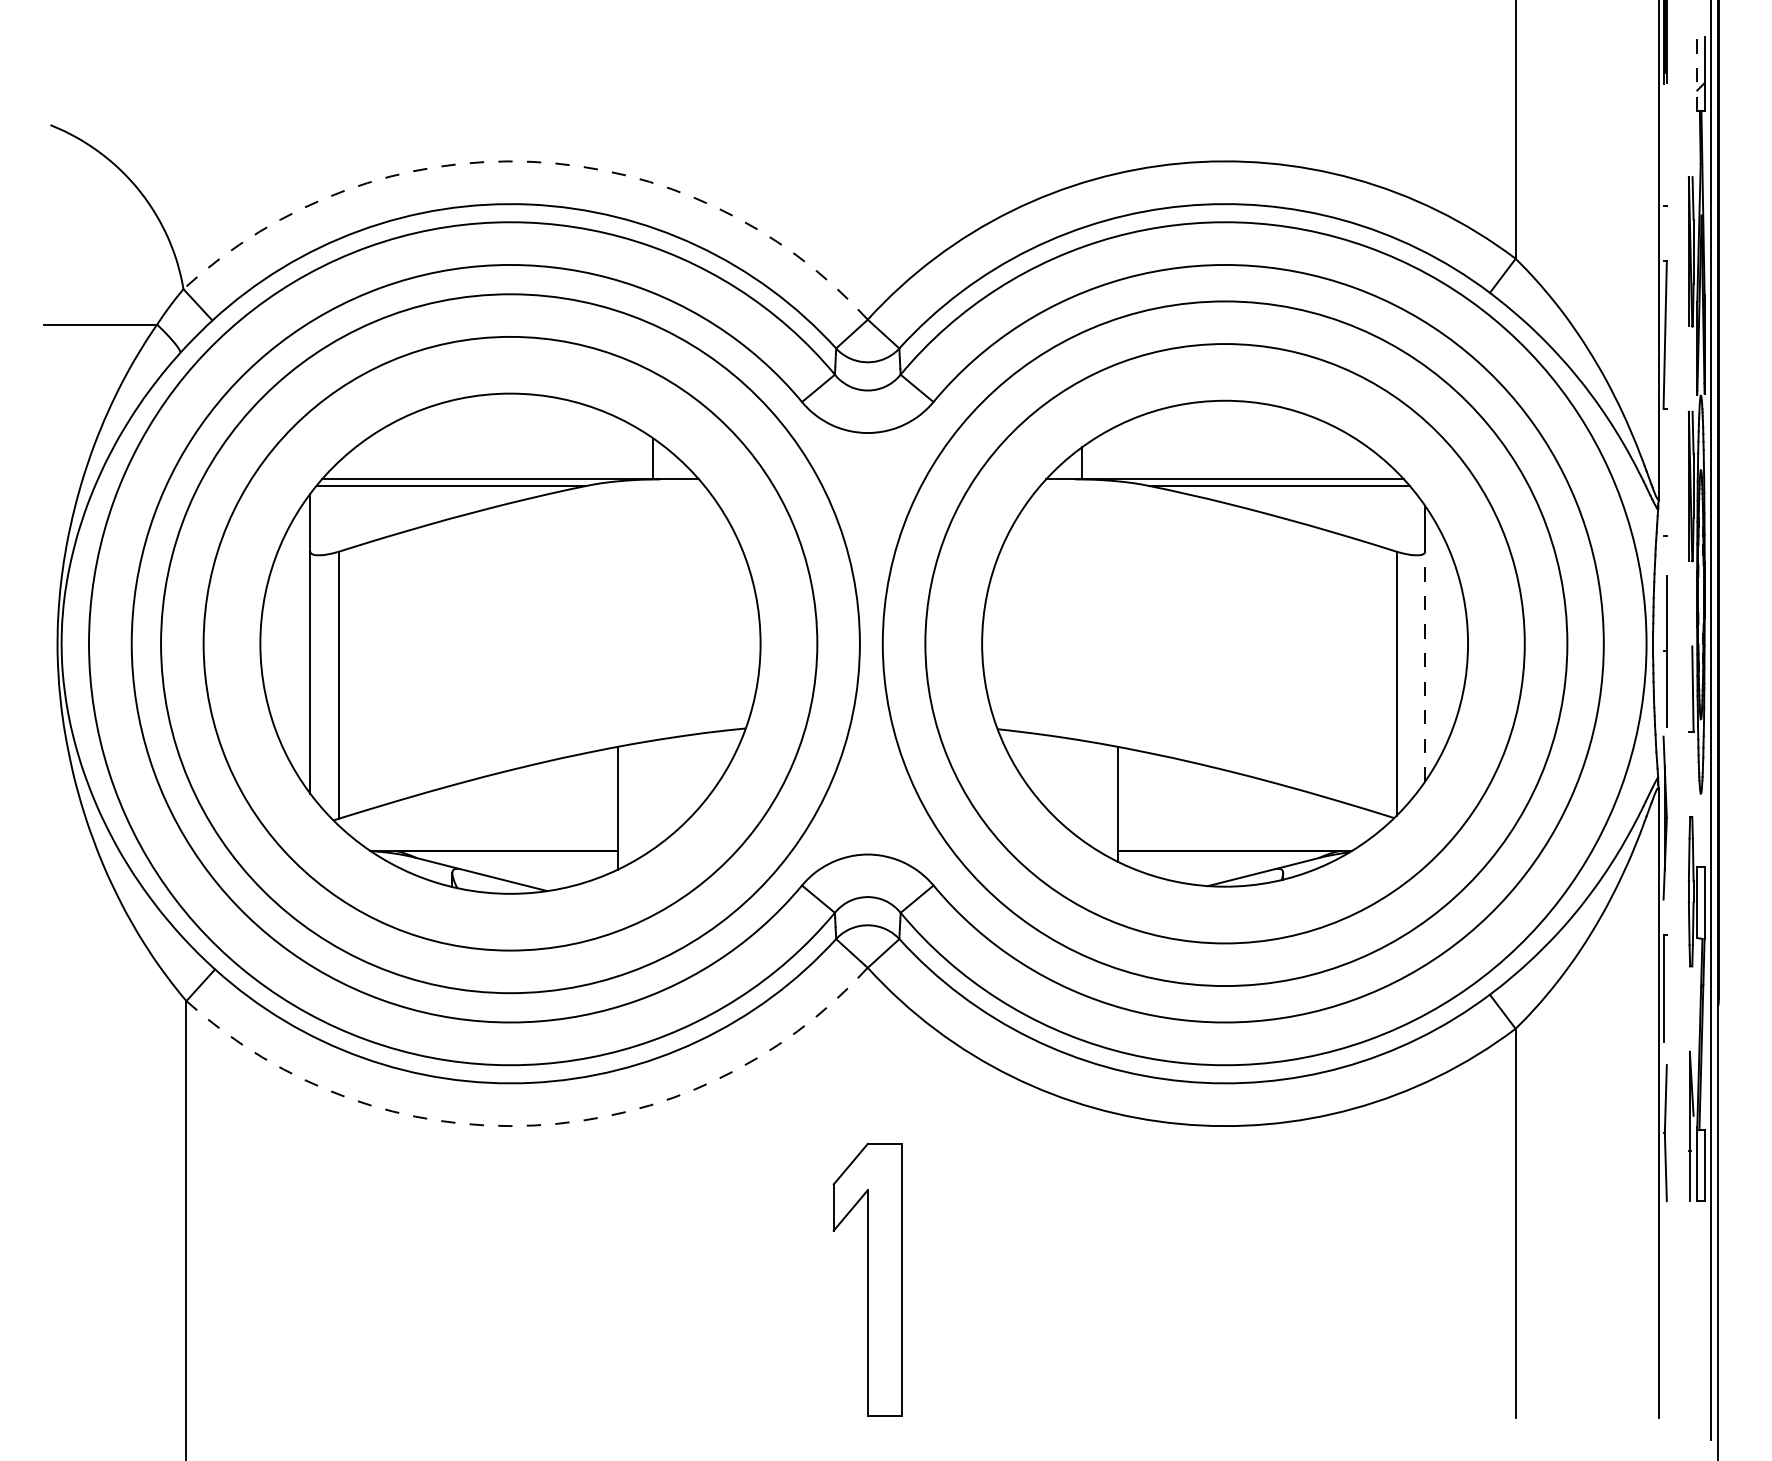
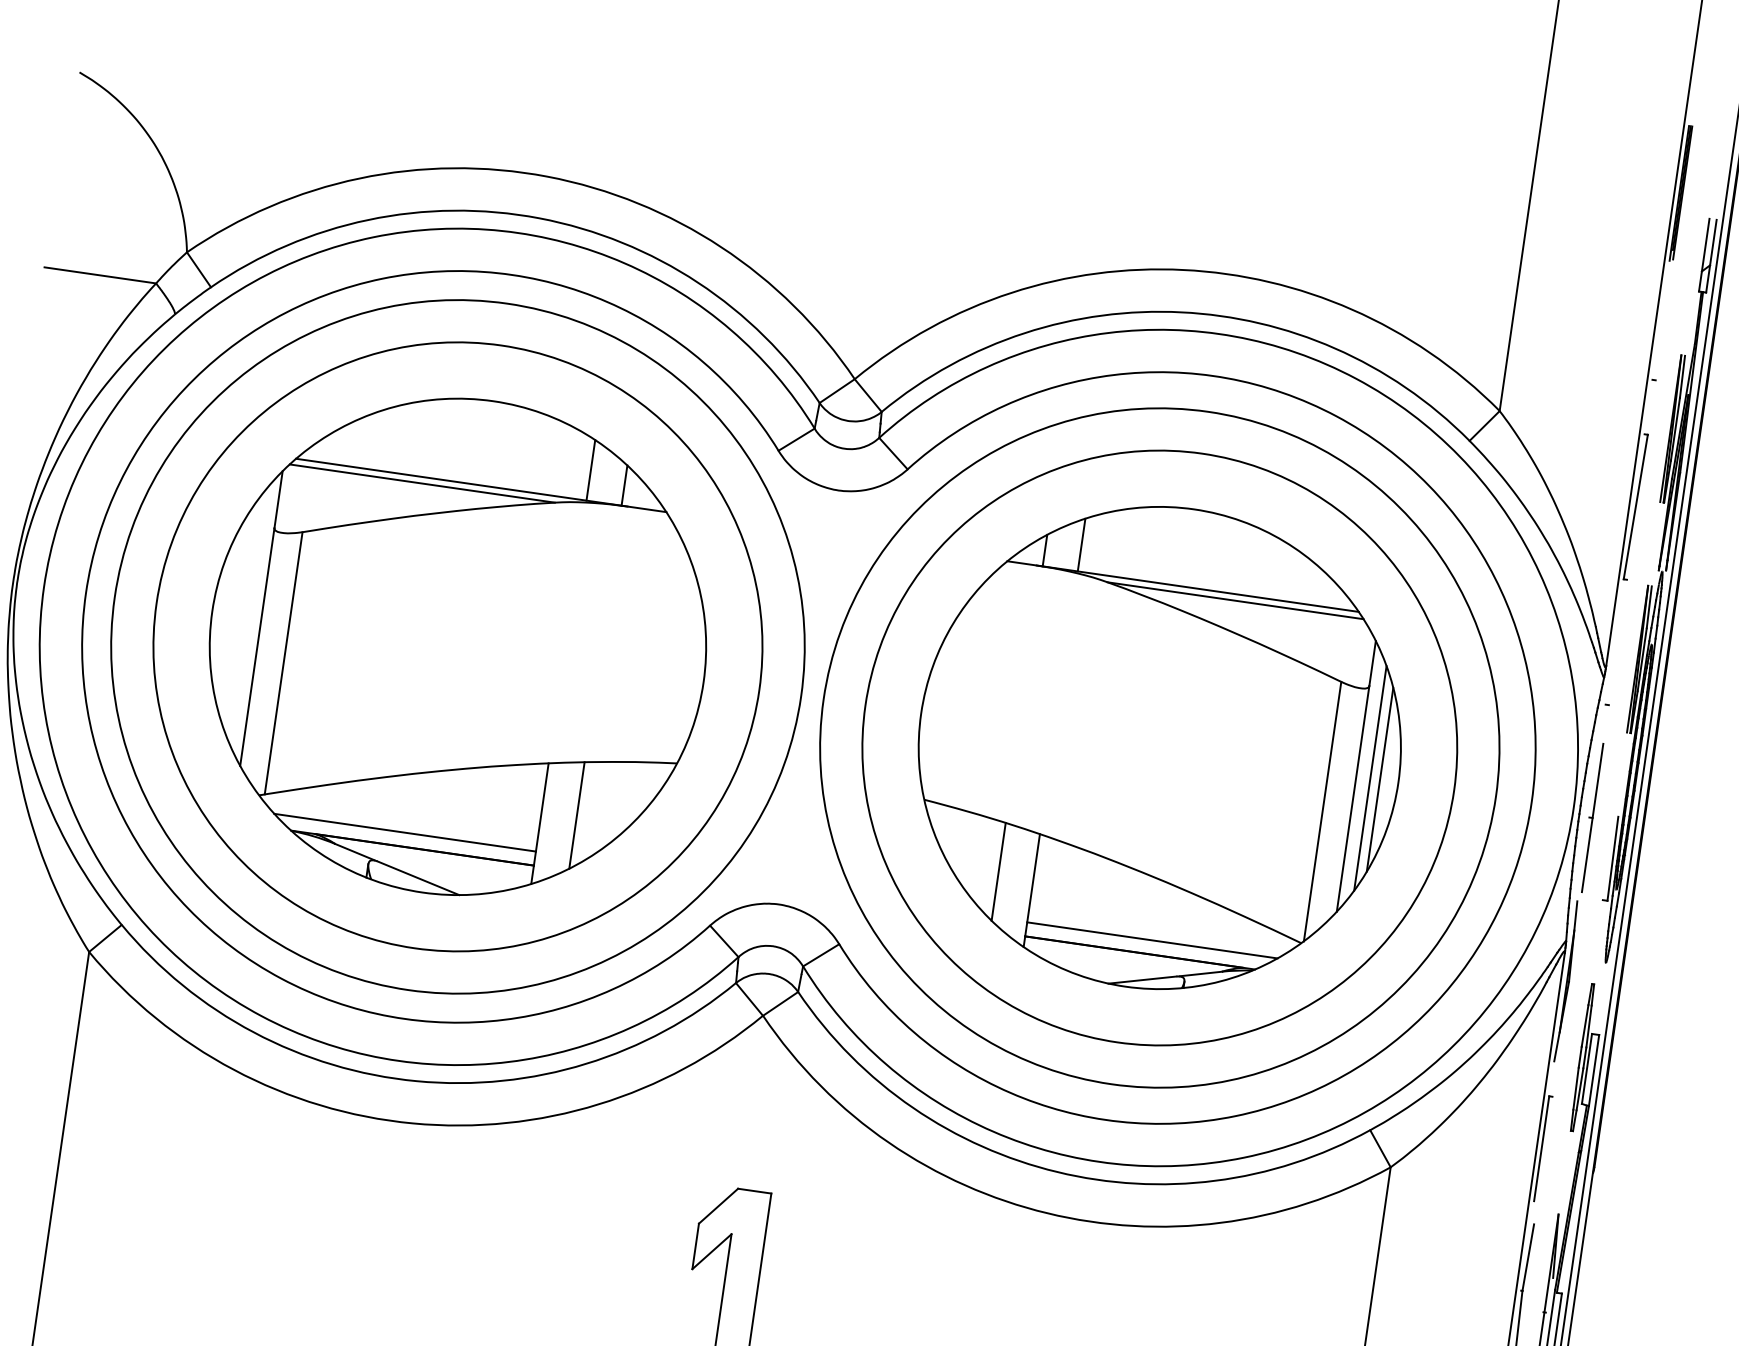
line: (1697, 73) -> (1704, 254), dashed -> solid
arc: (532, 161) -> (547, 176), dashed -> solid
line: (617, 448) -> (590, 470), added
line: (1117, 452) -> (1081, 544), added
line: (1439, 643) -> (1370, 778), added
line: (1449, 643) -> (1380, 779), added
line: (1425, 666) -> (1353, 798), dashed -> solid
line: (1082, 790) -> (999, 871), added
line: (653, 794) -> (577, 815), added
line: (484, 836) -> (405, 832), added
line: (1244, 836) -> (1151, 940), added
arc: (534, 1125) -> (413, 1123), dashed -> solid

